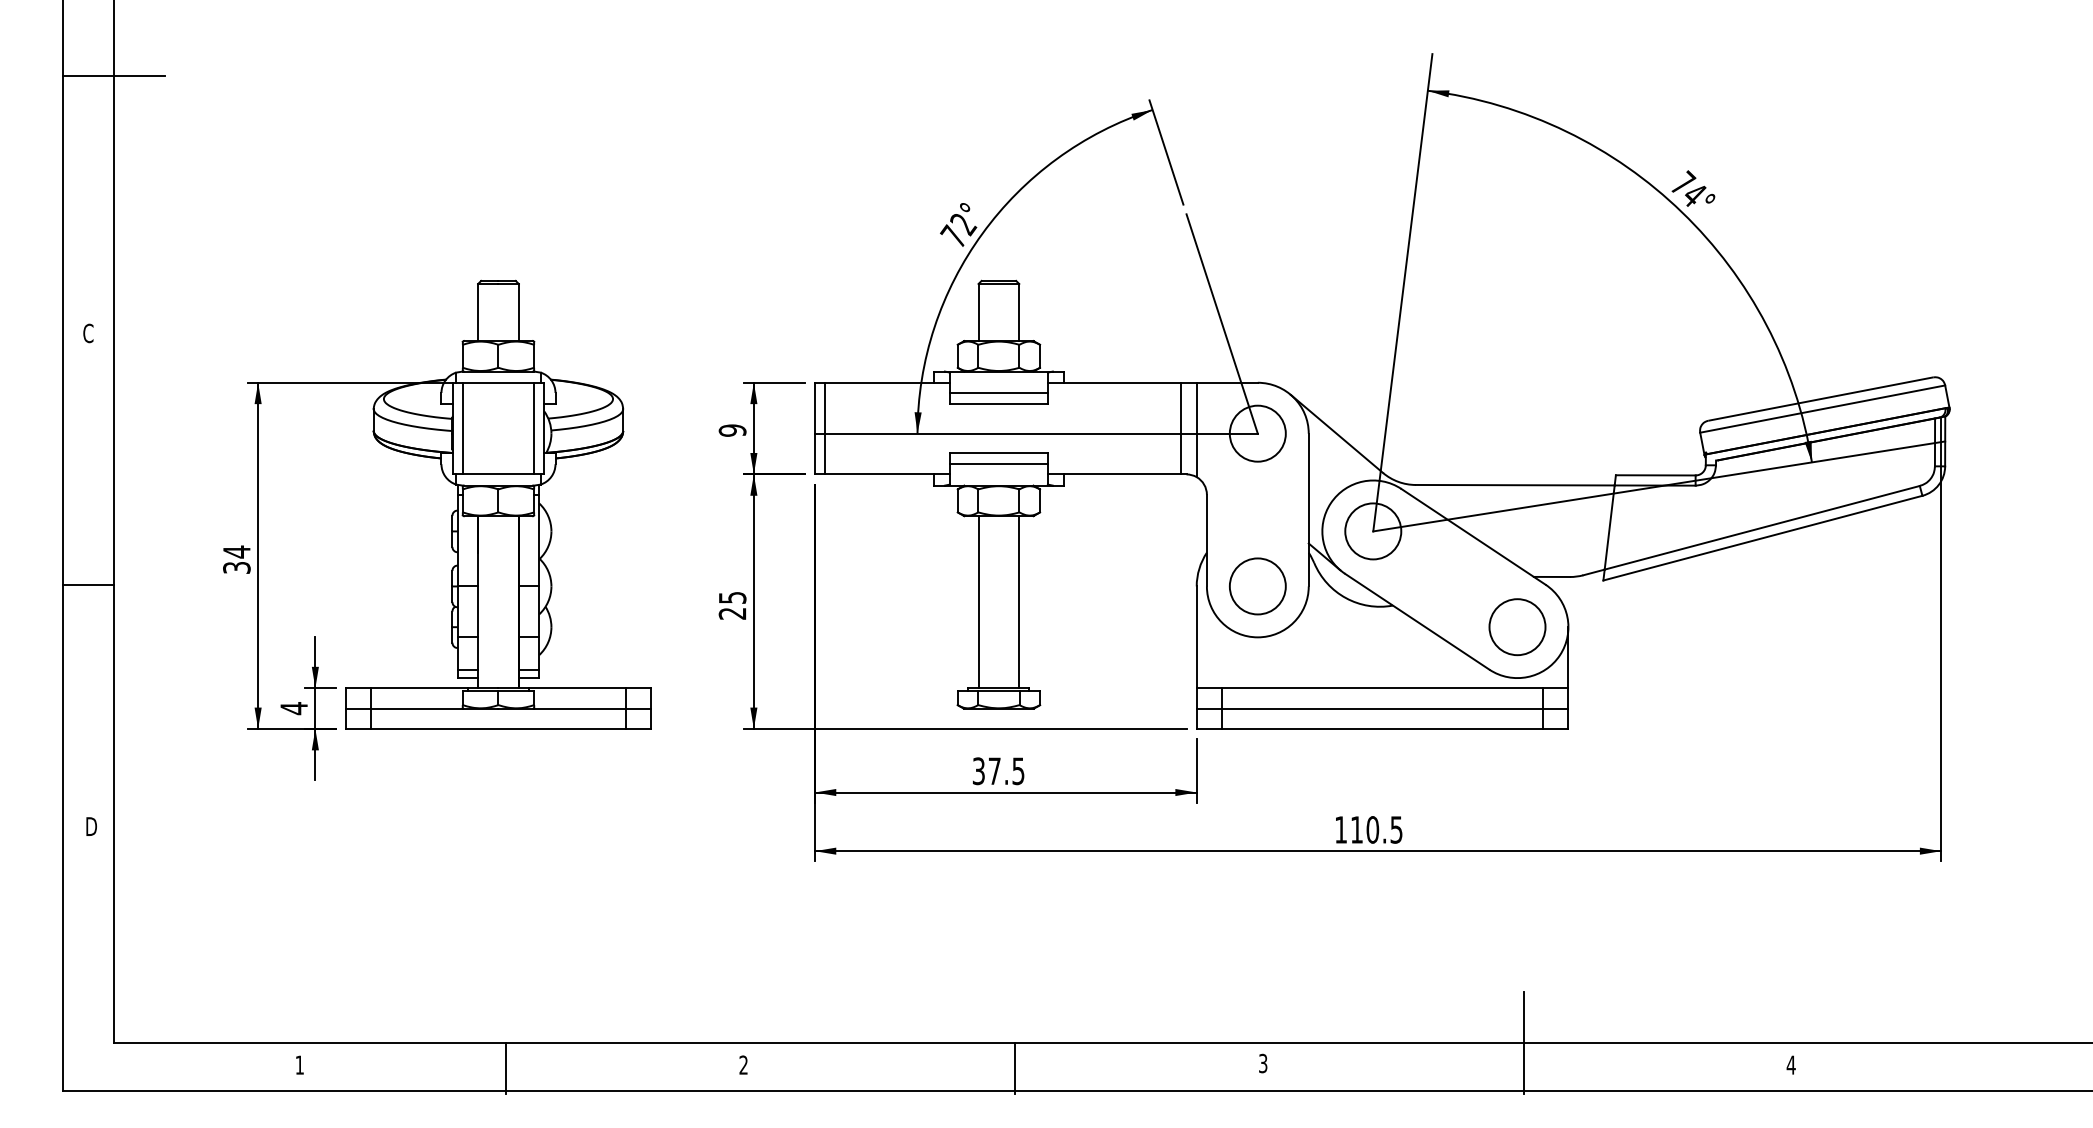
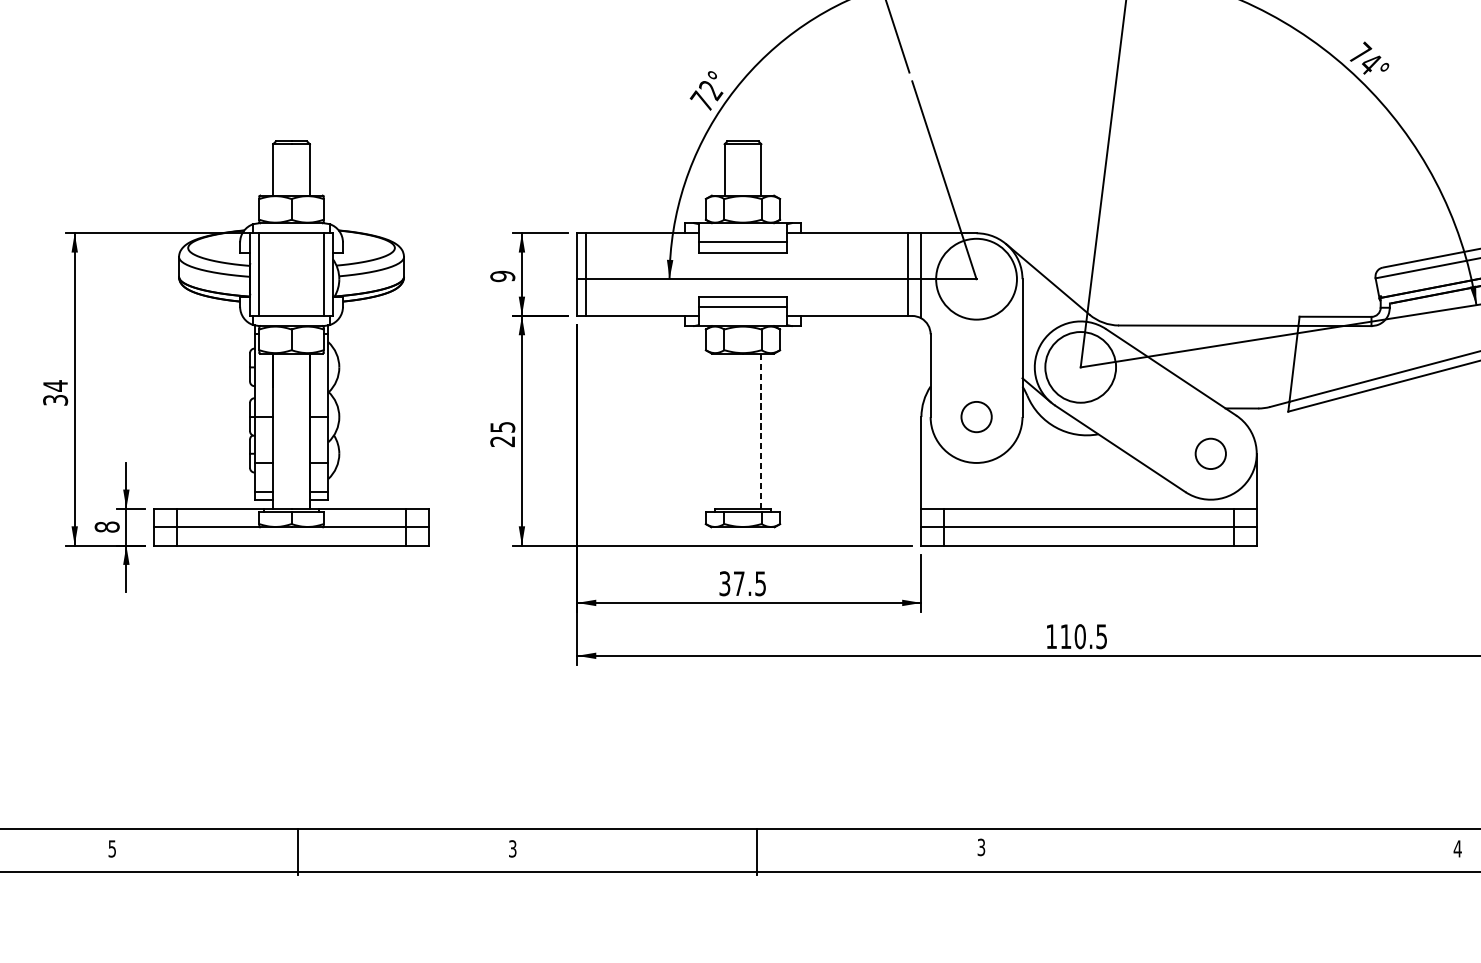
circle: (1257, 433) -> (976, 279), size x1.6
circle: (1373, 531) -> (1080, 367), size x1.4
circle: (1257, 586) -> (976, 417), size x0.6
line: (1019, 601) -> (761, 430), solid -> dashed
line: (978, 602) -> (724, 431), removed
circle: (1517, 627) -> (1210, 454), size x0.6
text: (294, 708) -> (107, 527), 4 -> 8
line: (1524, 1043) -> (1217, 829), removed
text: (299, 1064) -> (112, 848), 1 -> 5
text: (743, 1065) -> (512, 849), 2 -> 3

